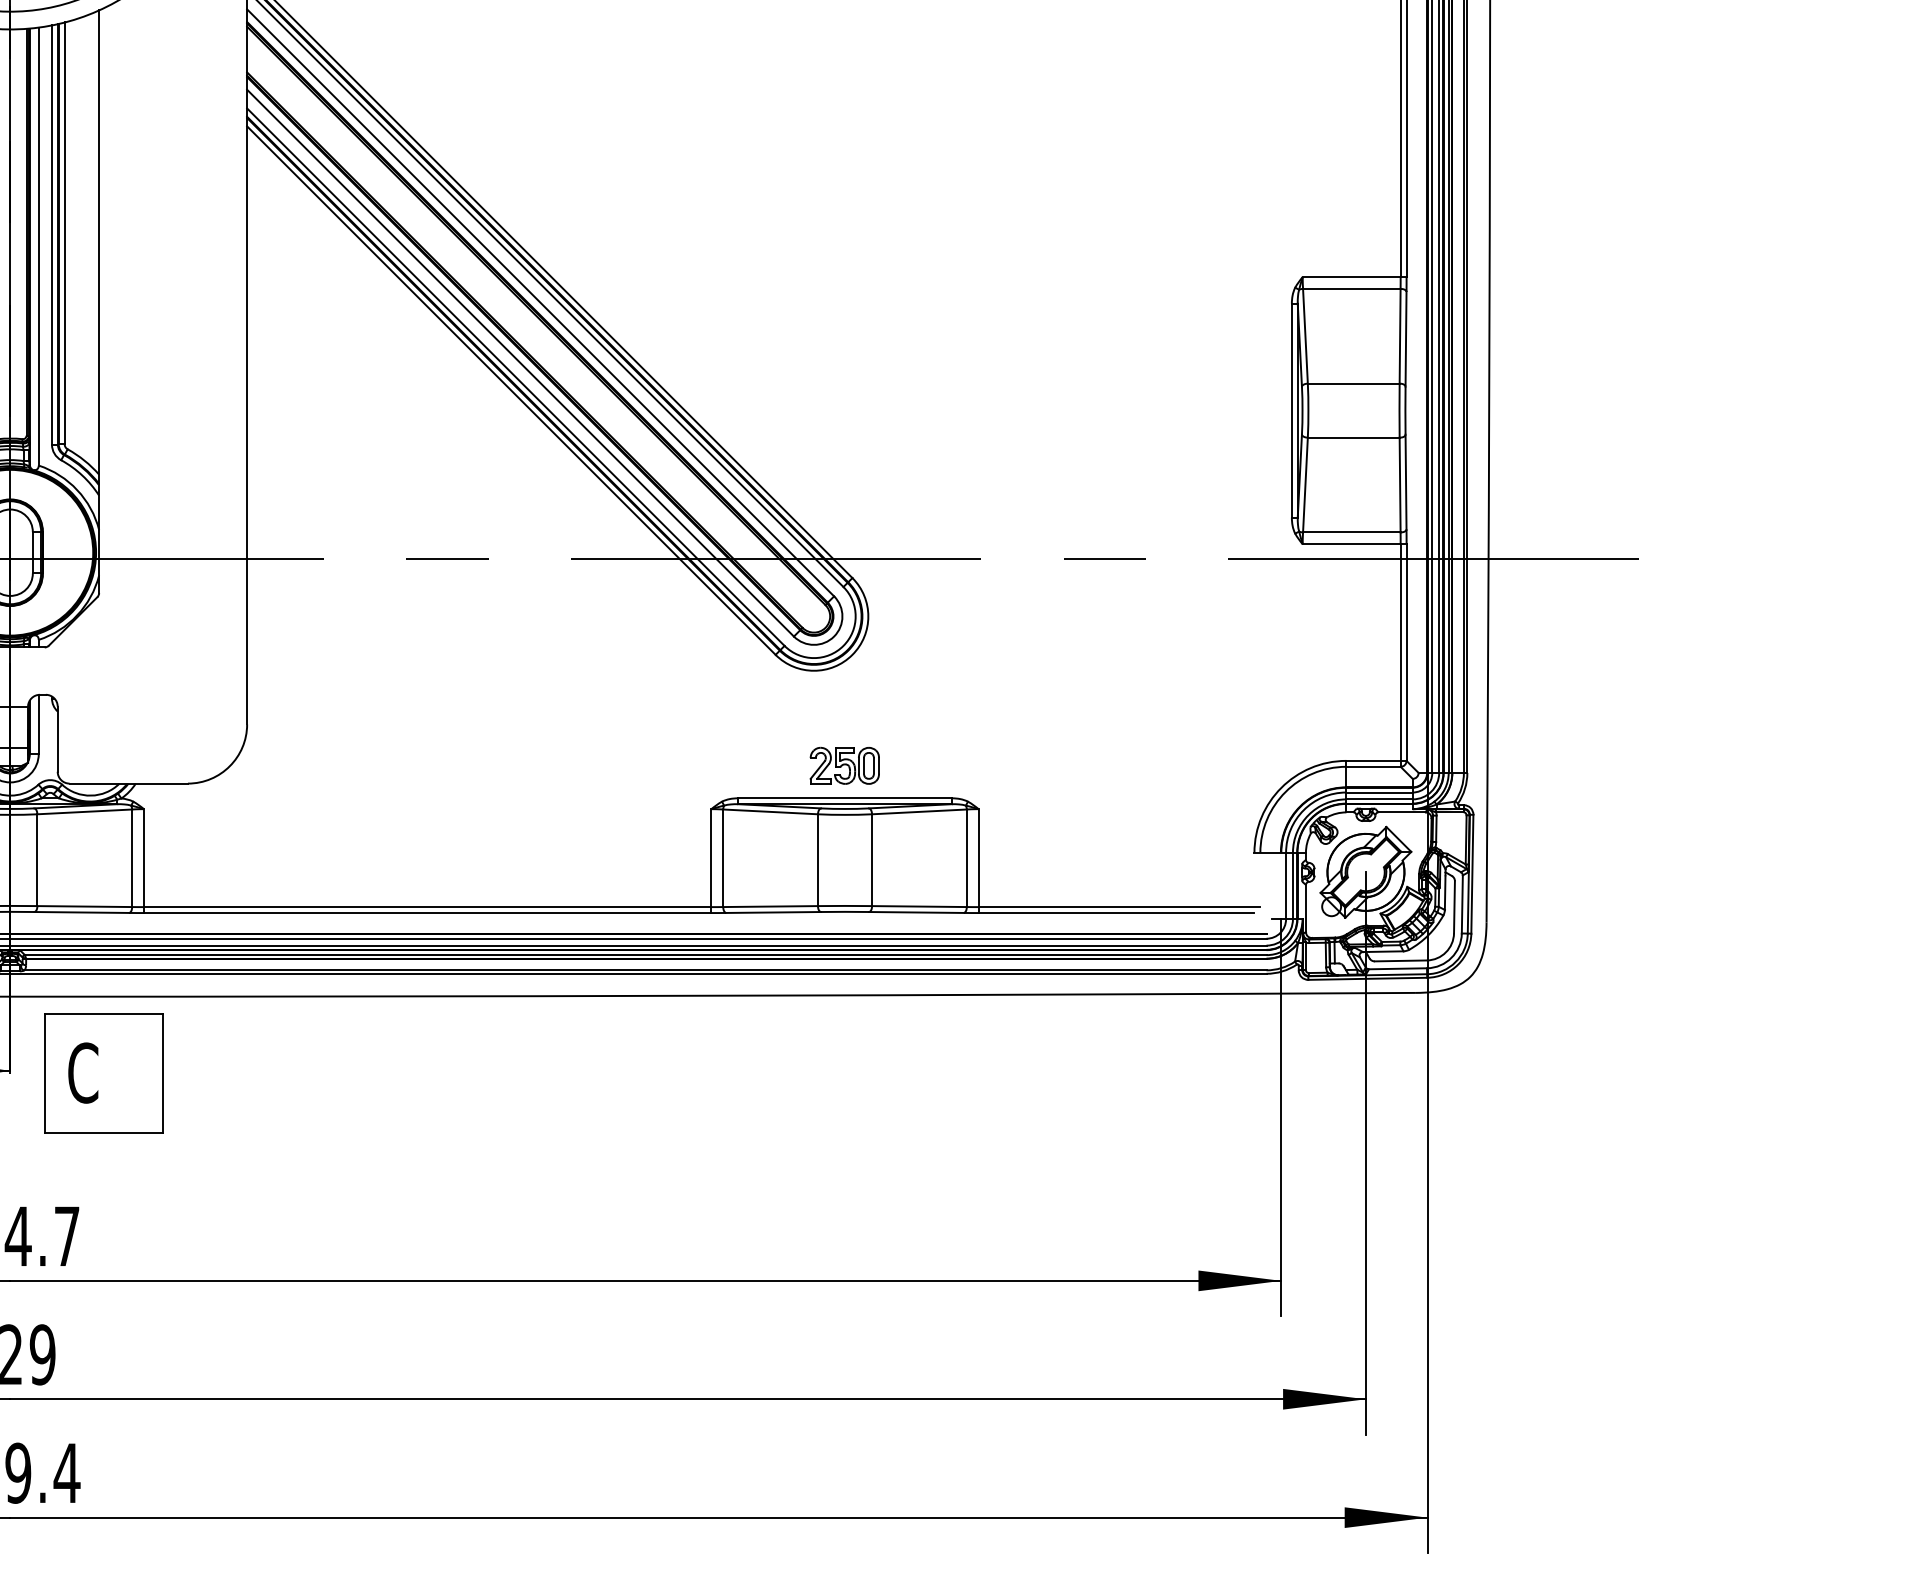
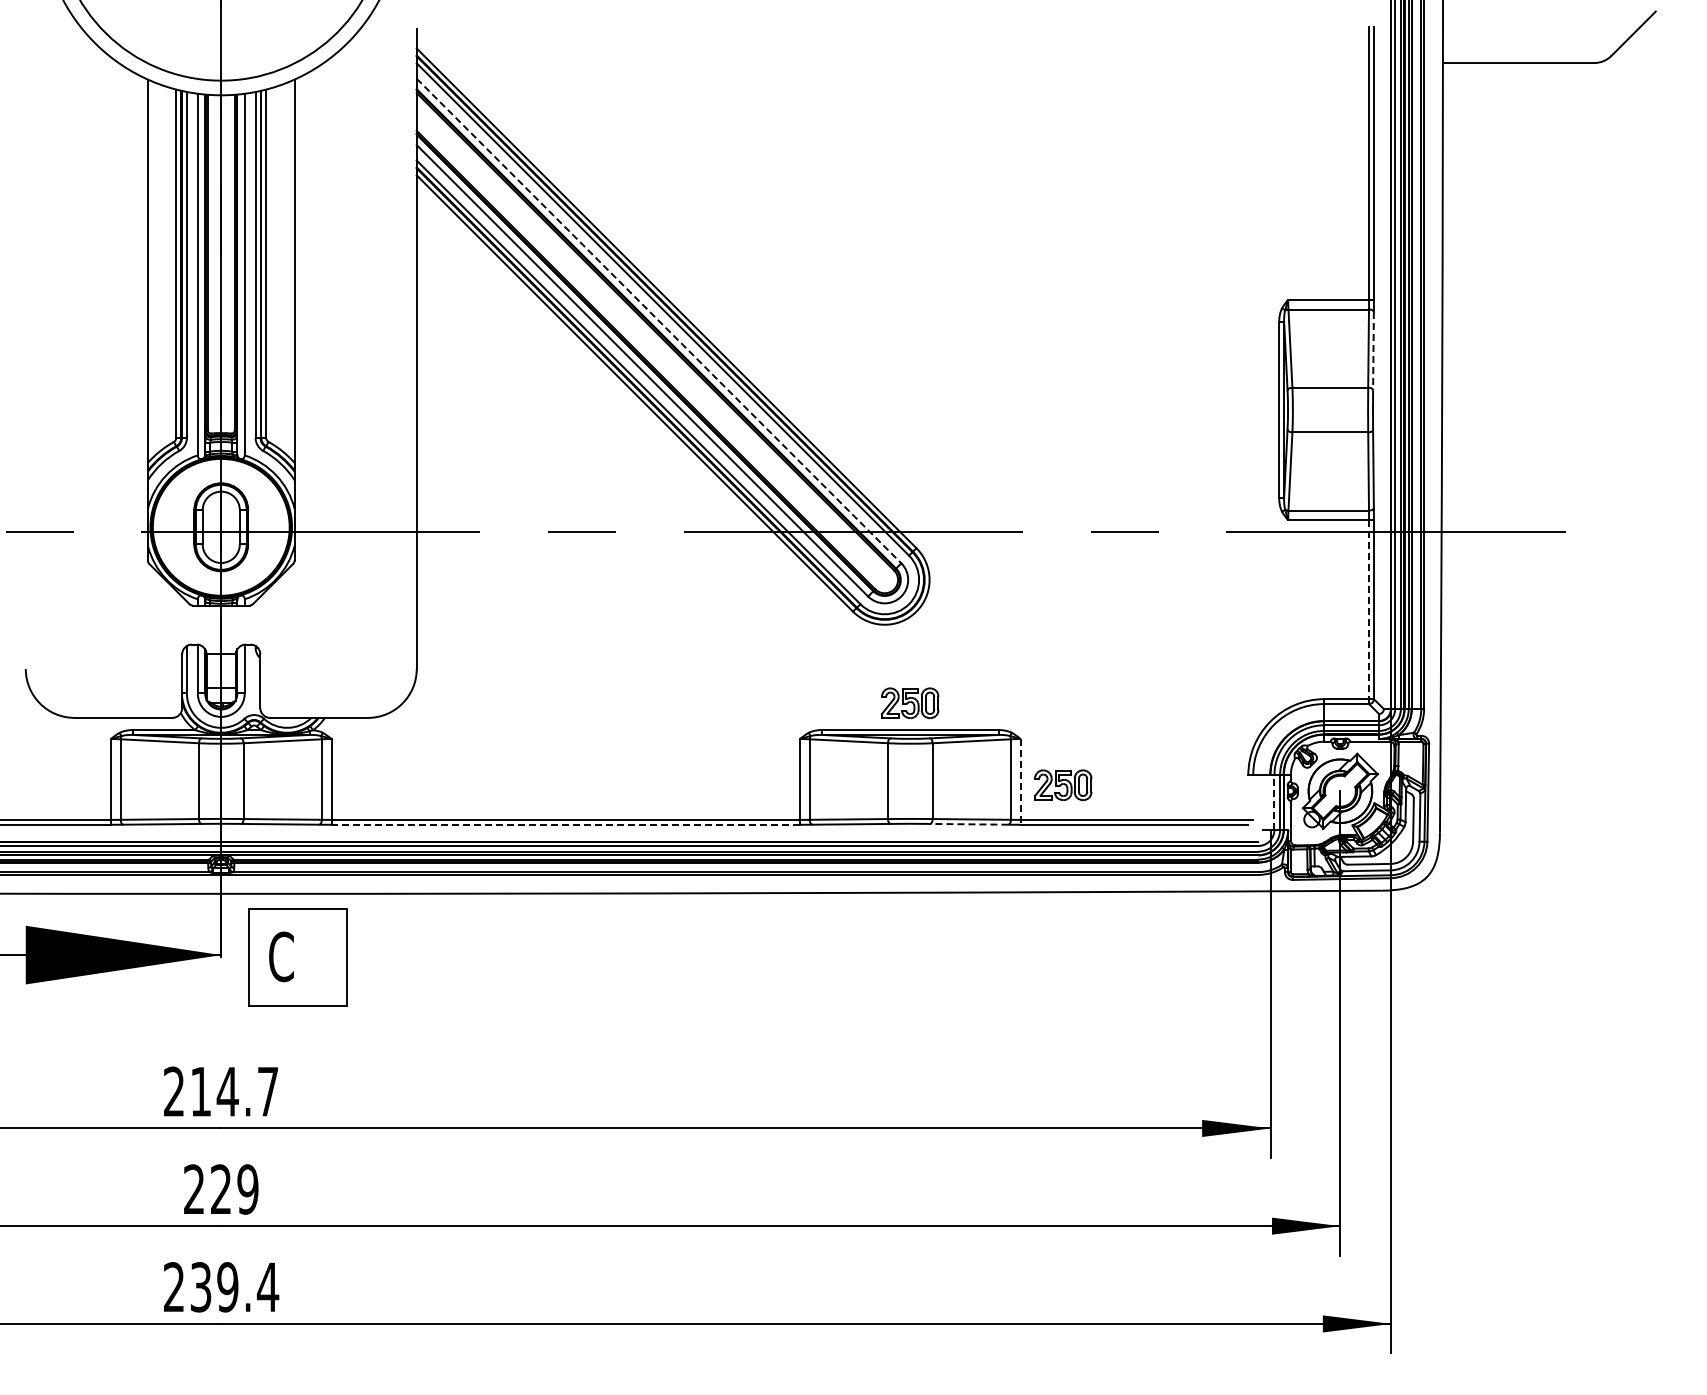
line: (541, 303) -> (659, 321), solid -> dashed
line: (1406, 339) -> (1373, 351), solid -> dashed
line: (1401, 655) -> (1369, 612), solid -> dashed
line: (978, 860) -> (1020, 781), solid -> dashed
part: (1030, 865) -> (1063, 785), added
line: (1286, 884) -> (1274, 801), solid -> dashed
line: (427, 912) -> (565, 824), solid -> dashed
line: (915, 912) -> (968, 824), solid -> dashed

